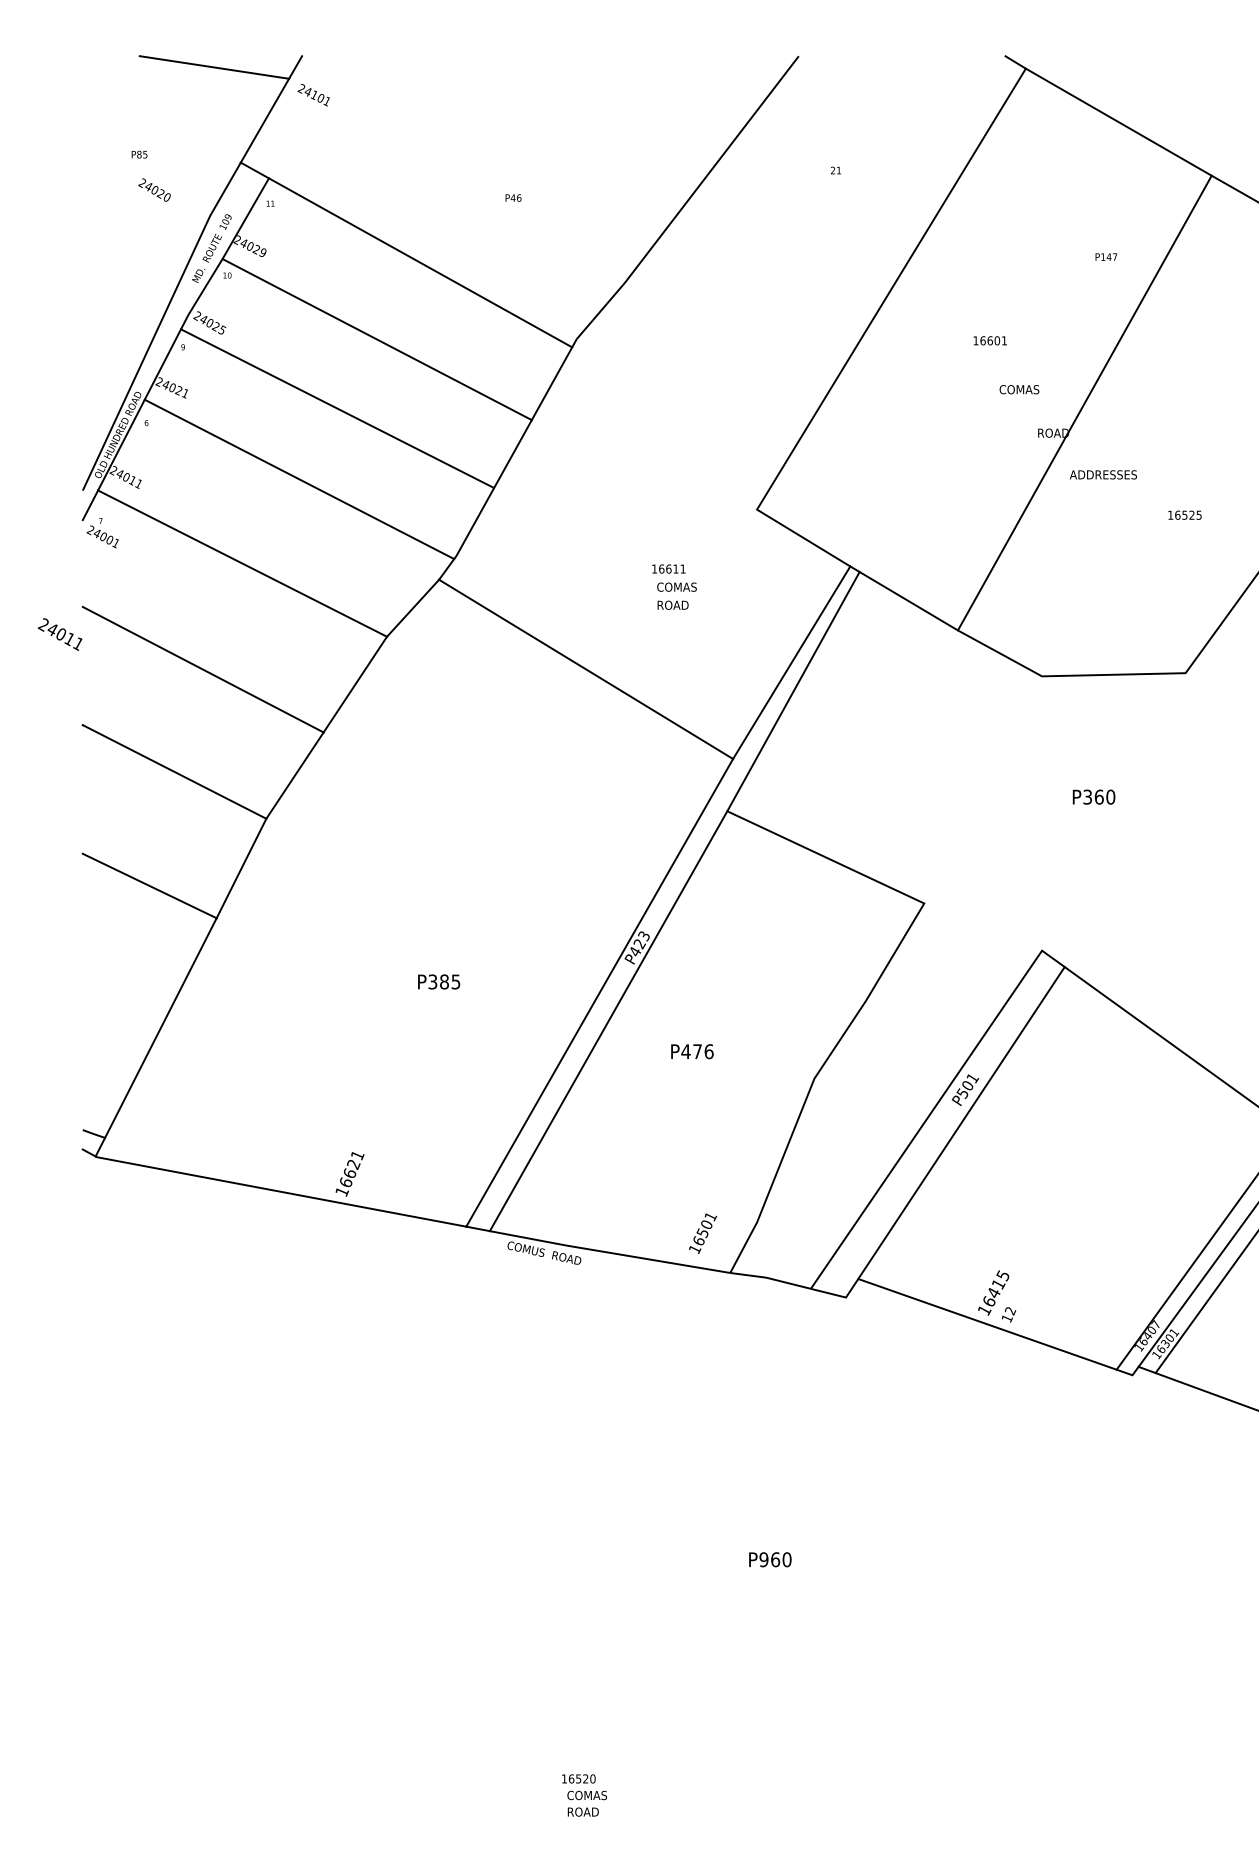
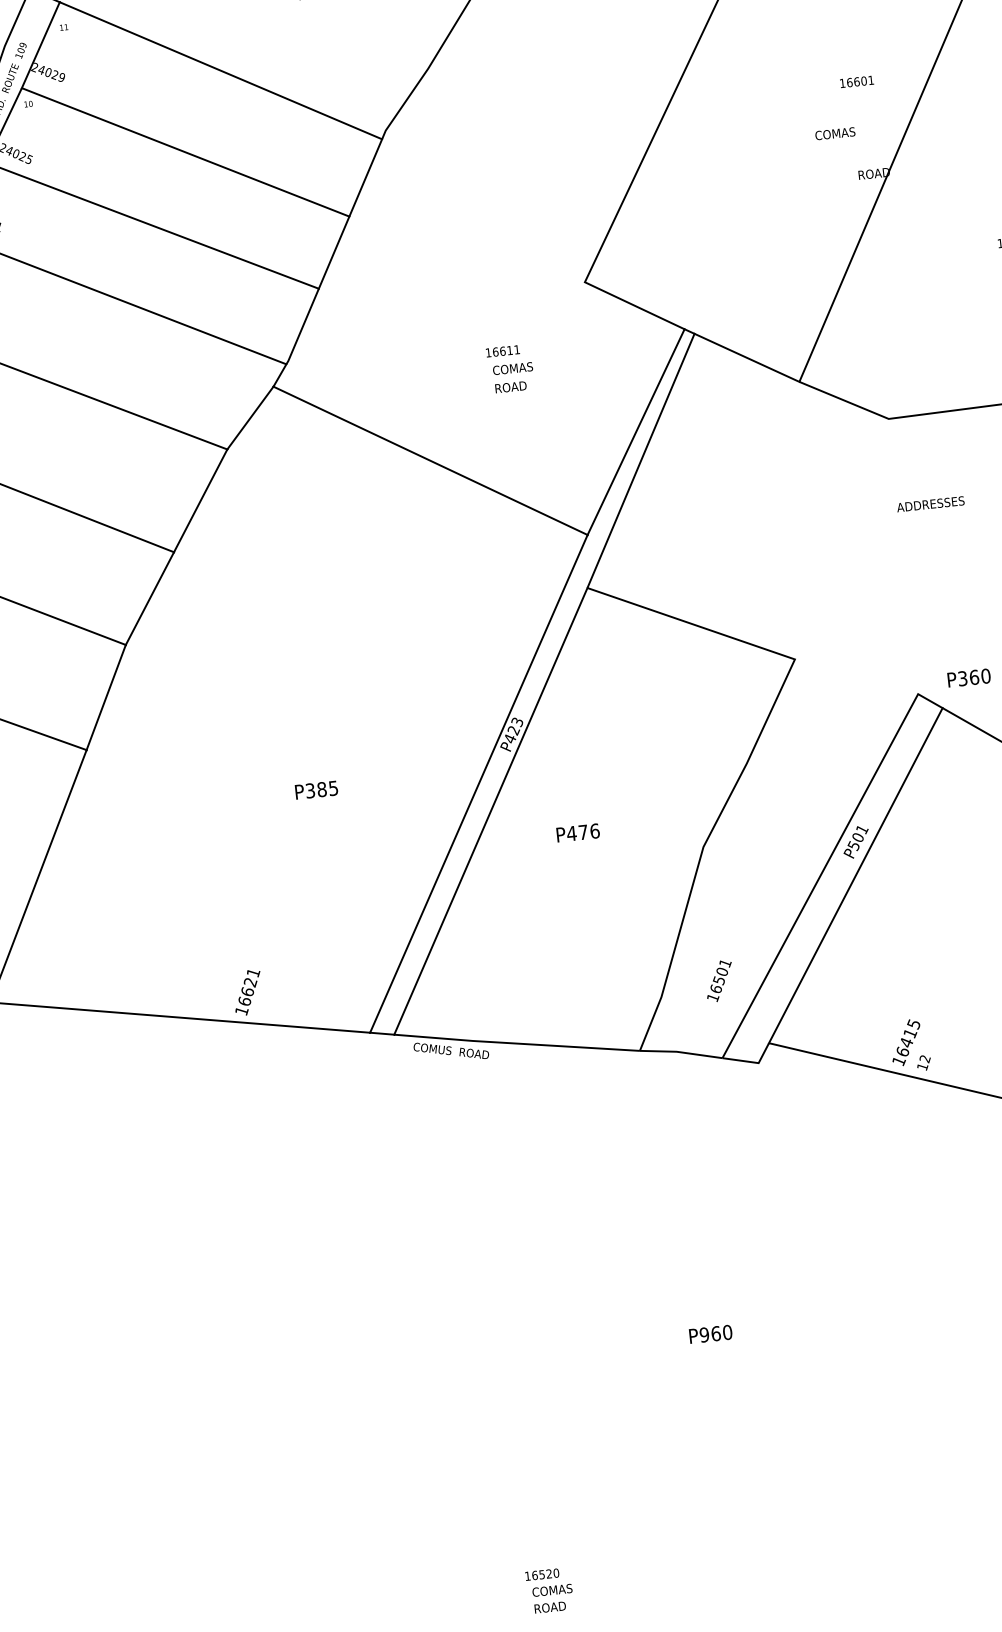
text: (989, 340) -> (856, 81), moved
text: (1103, 474) -> (930, 503), moved
text: (1093, 796) -> (968, 677), moved
text: (702, 1233) -> (718, 981), moved

